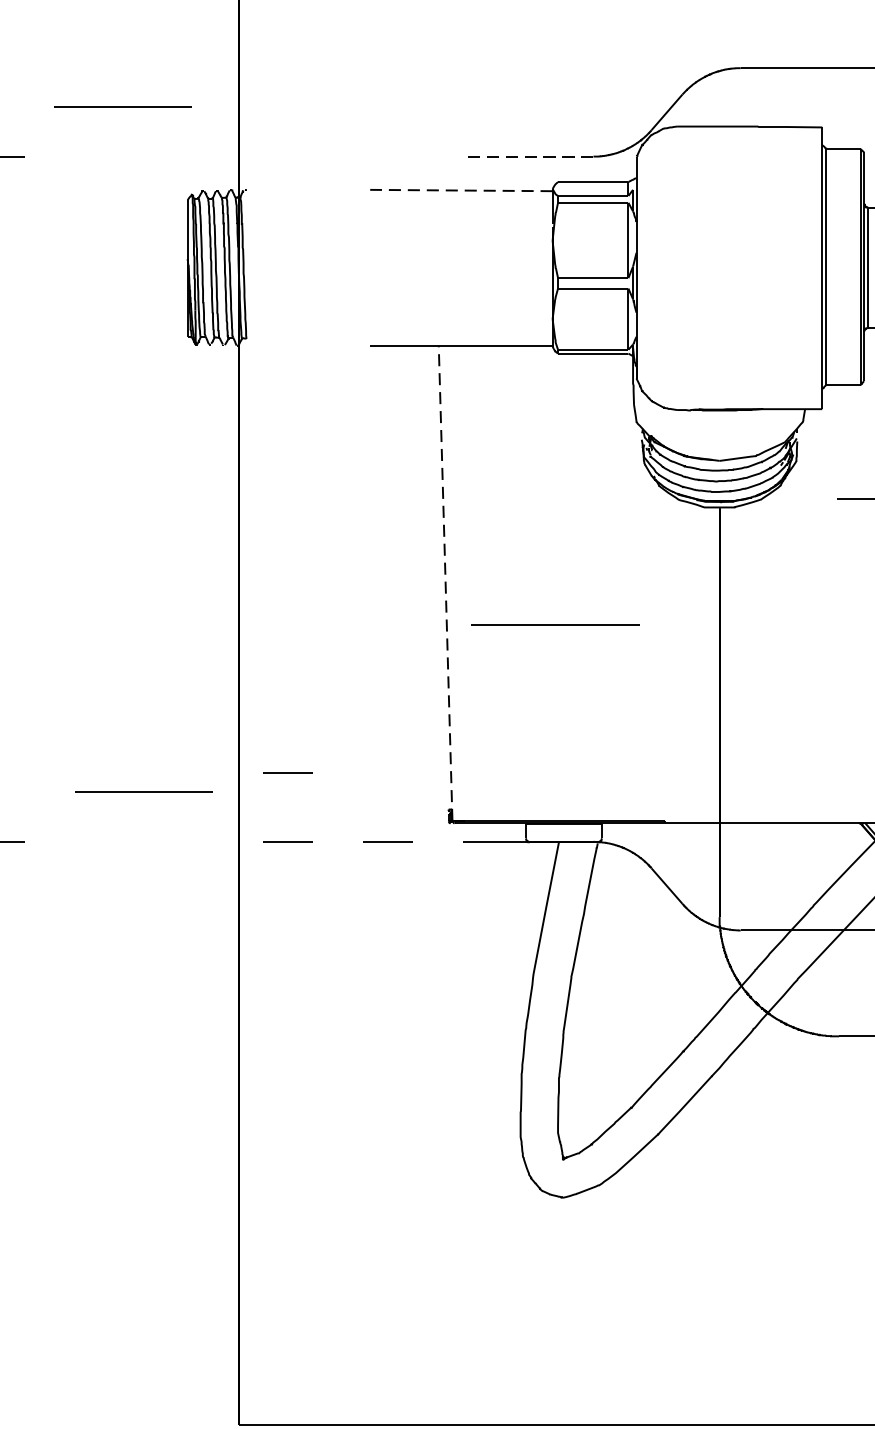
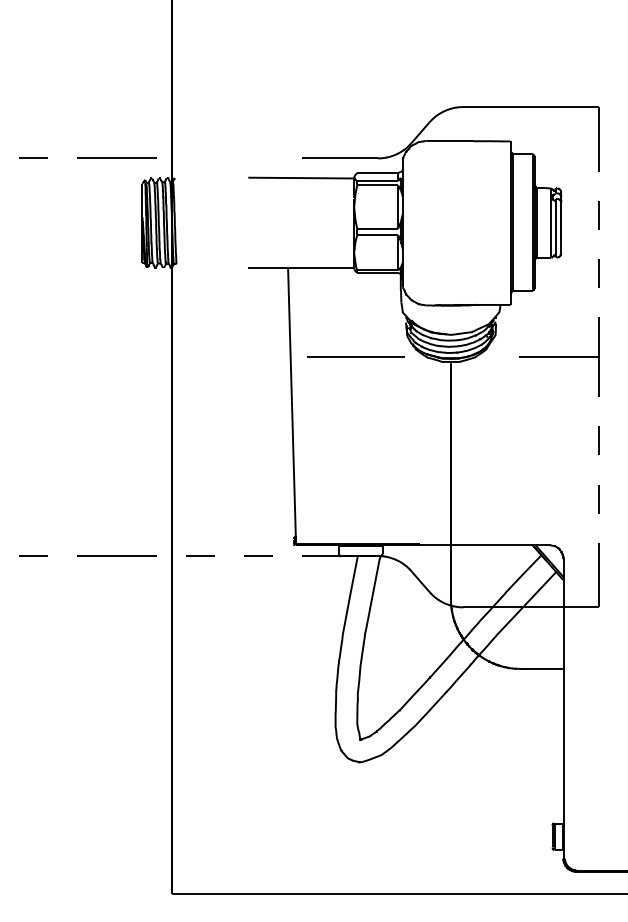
line: (122, 105) -> (116, 157), moved
line: (529, 156) -> (340, 158), dashed -> solid
line: (461, 191) -> (301, 178), dashed -> solid
line: (446, 584) -> (292, 406), dashed -> solid
line: (554, 623) -> (355, 356), moved
line: (287, 772) -> (200, 515), removed
line: (143, 791) -> (116, 555), moved

